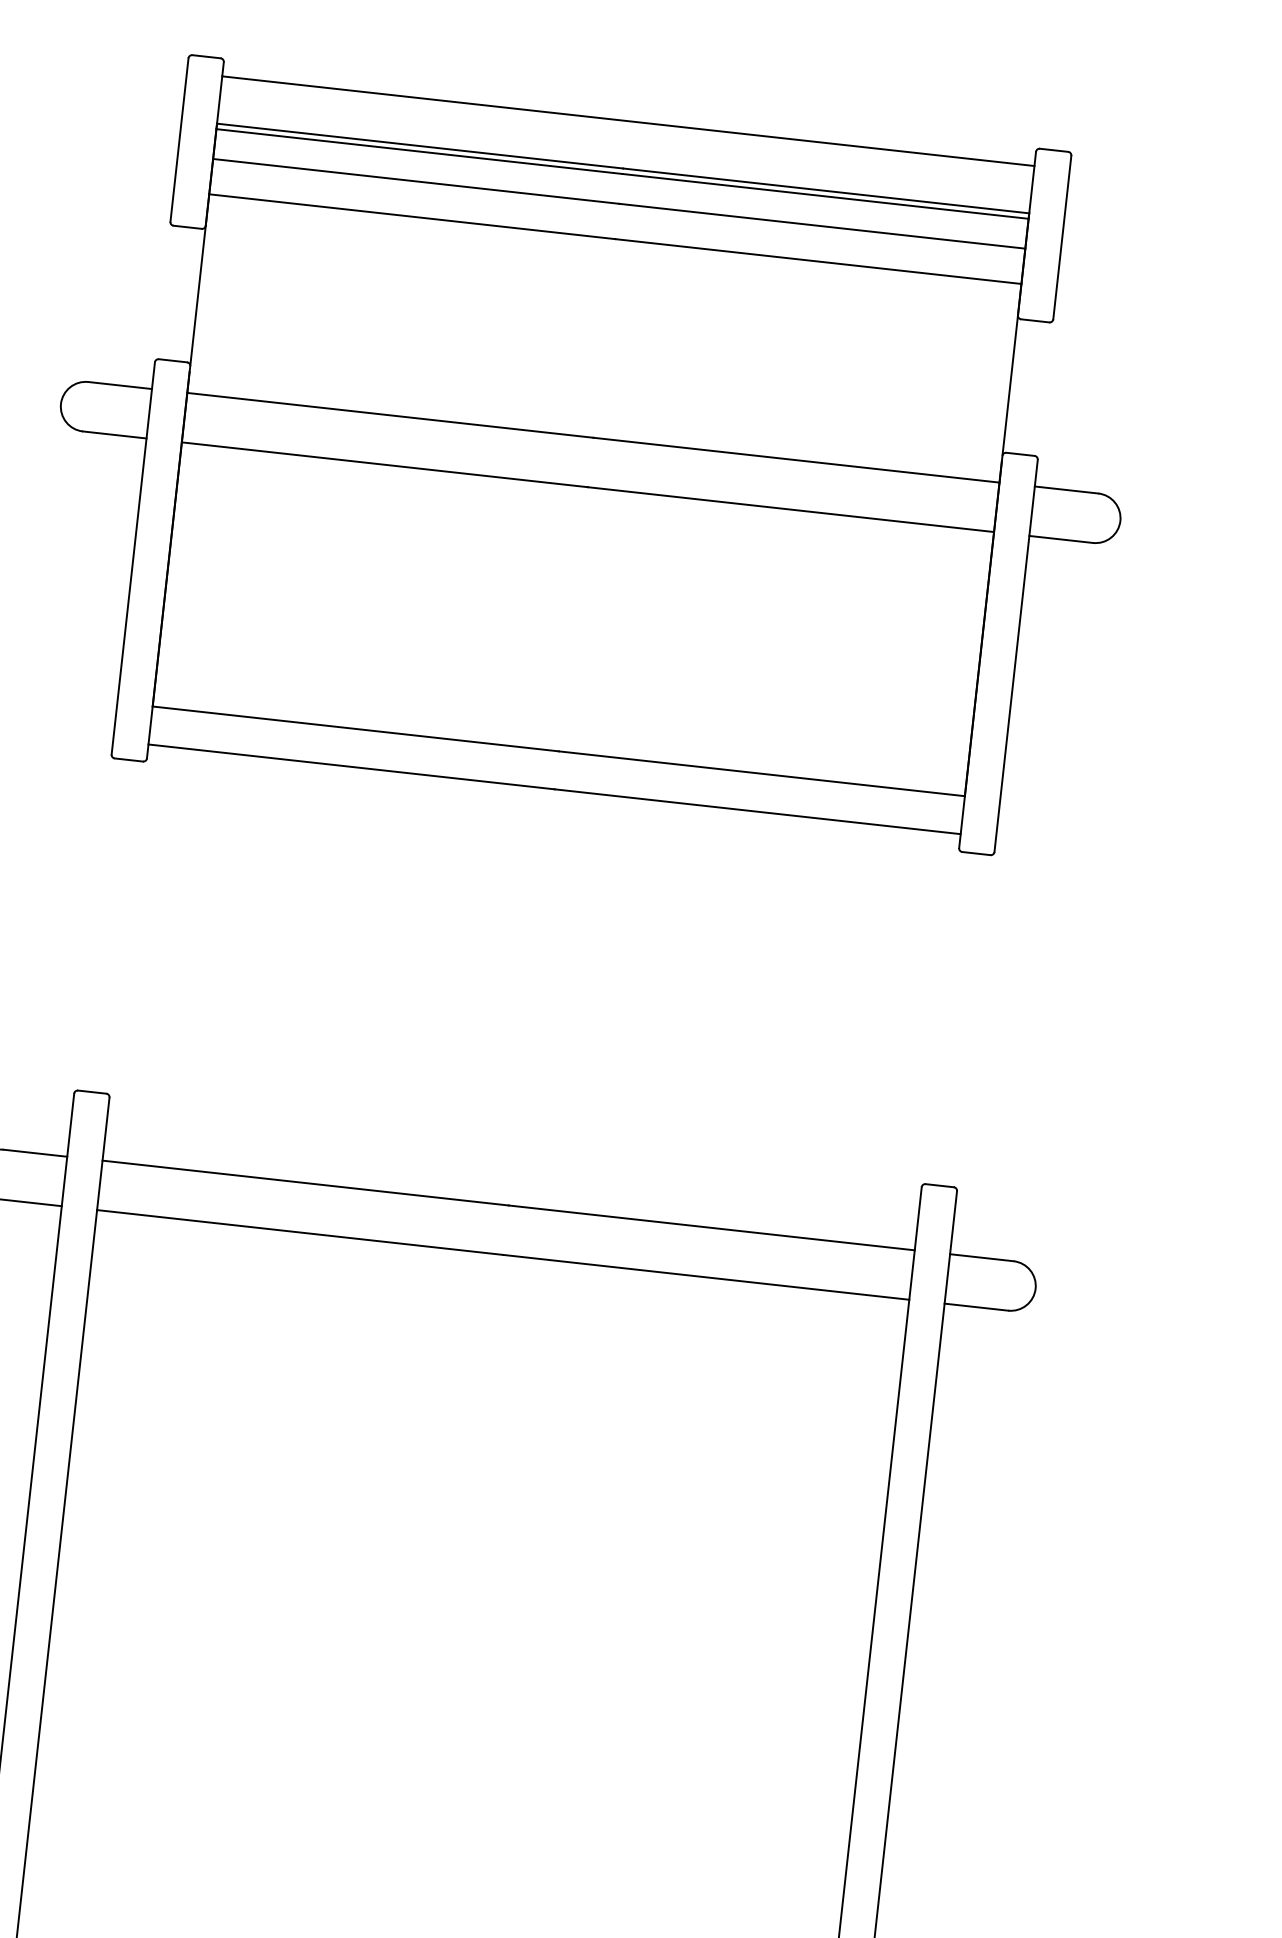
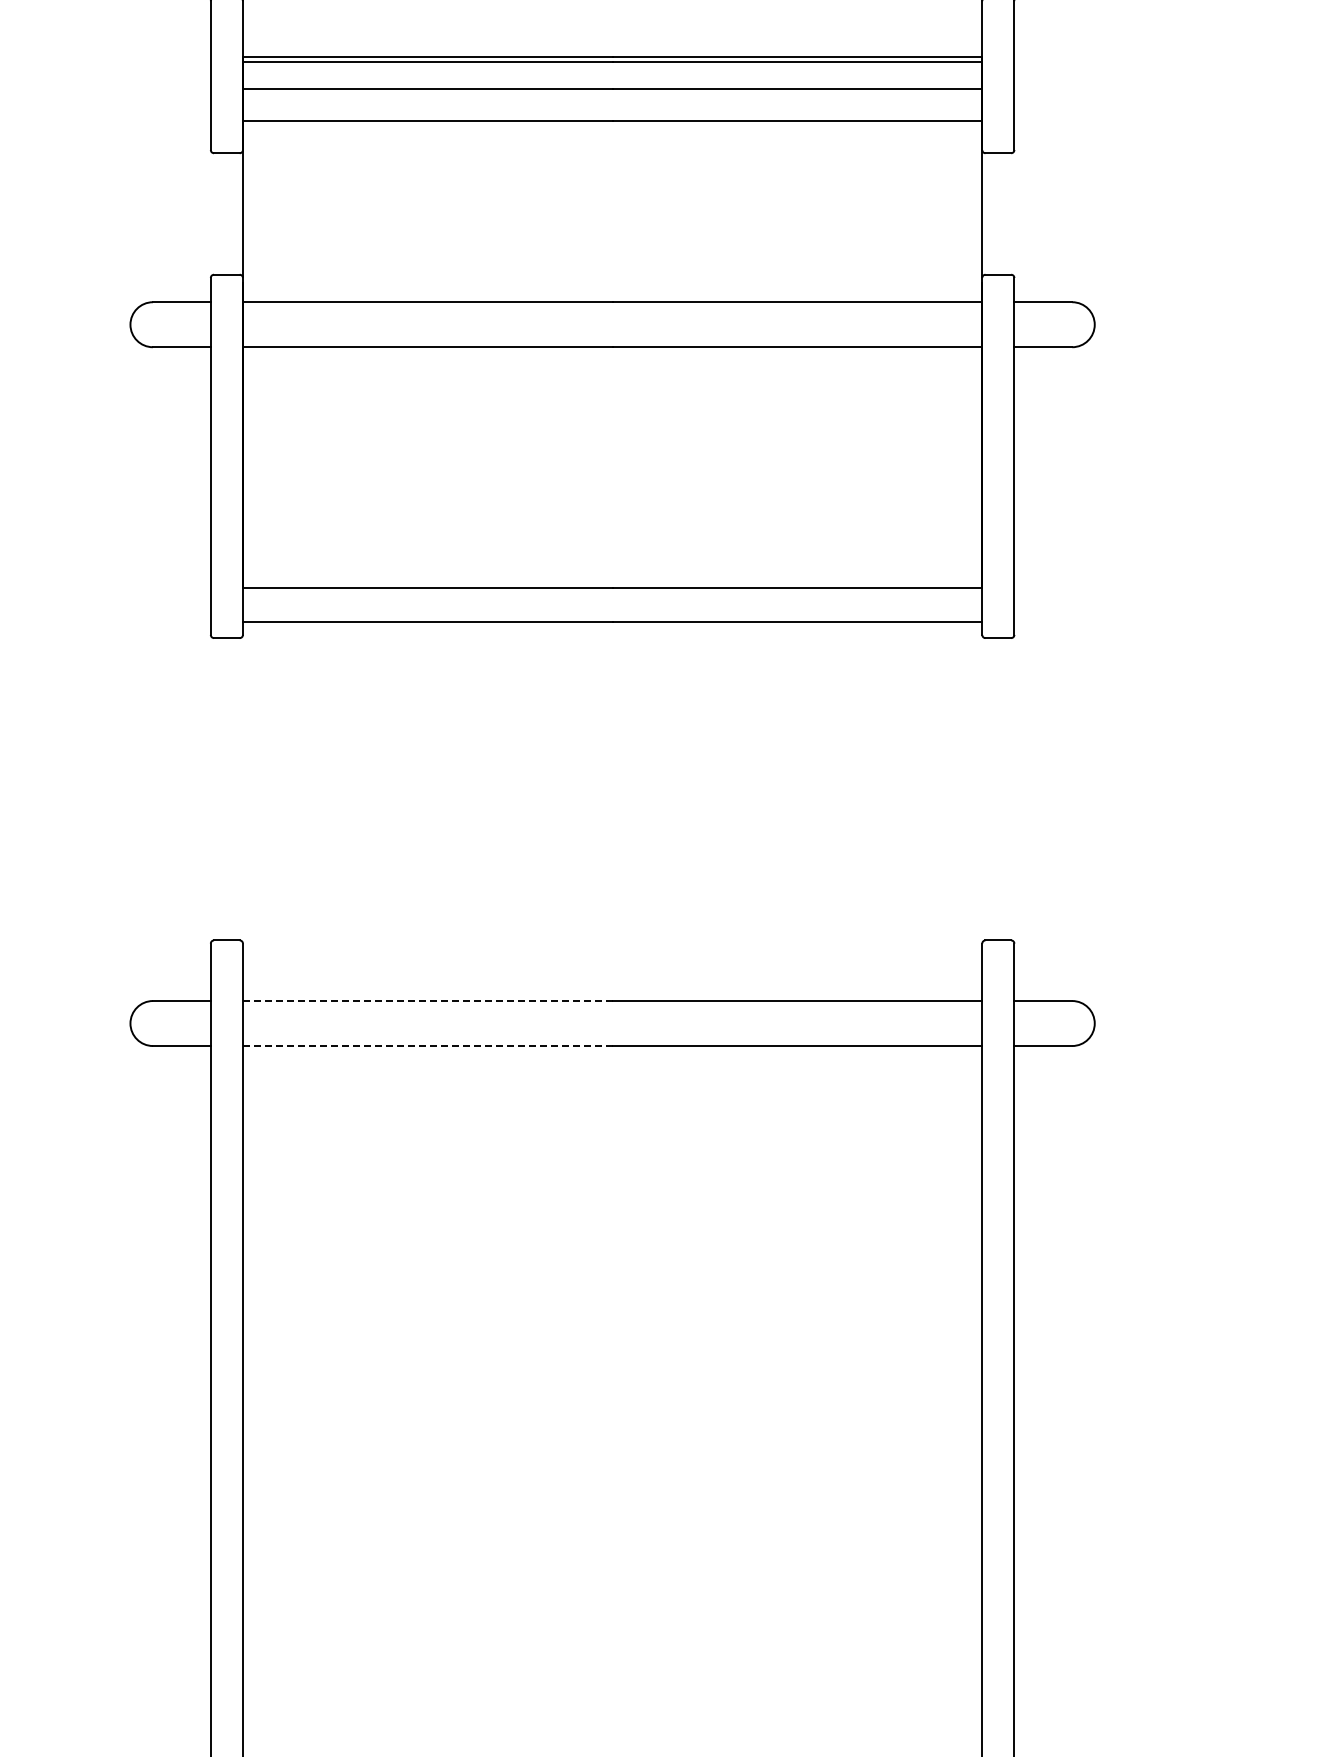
line: (628, 121) -> (612, 14), removed
line: (305, 1183) -> (427, 1001), solid -> dashed
line: (299, 1232) -> (427, 1046), solid -> dashed

